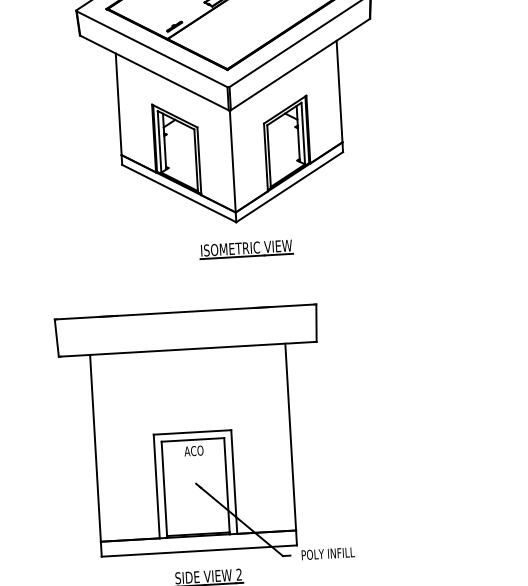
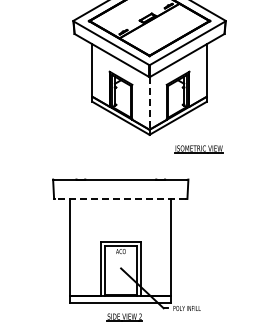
line: (232, 161) -> (149, 103), solid -> dashed
part: (245, 250) -> (198, 149), moved
line: (187, 348) -> (120, 198), solid -> dashed

